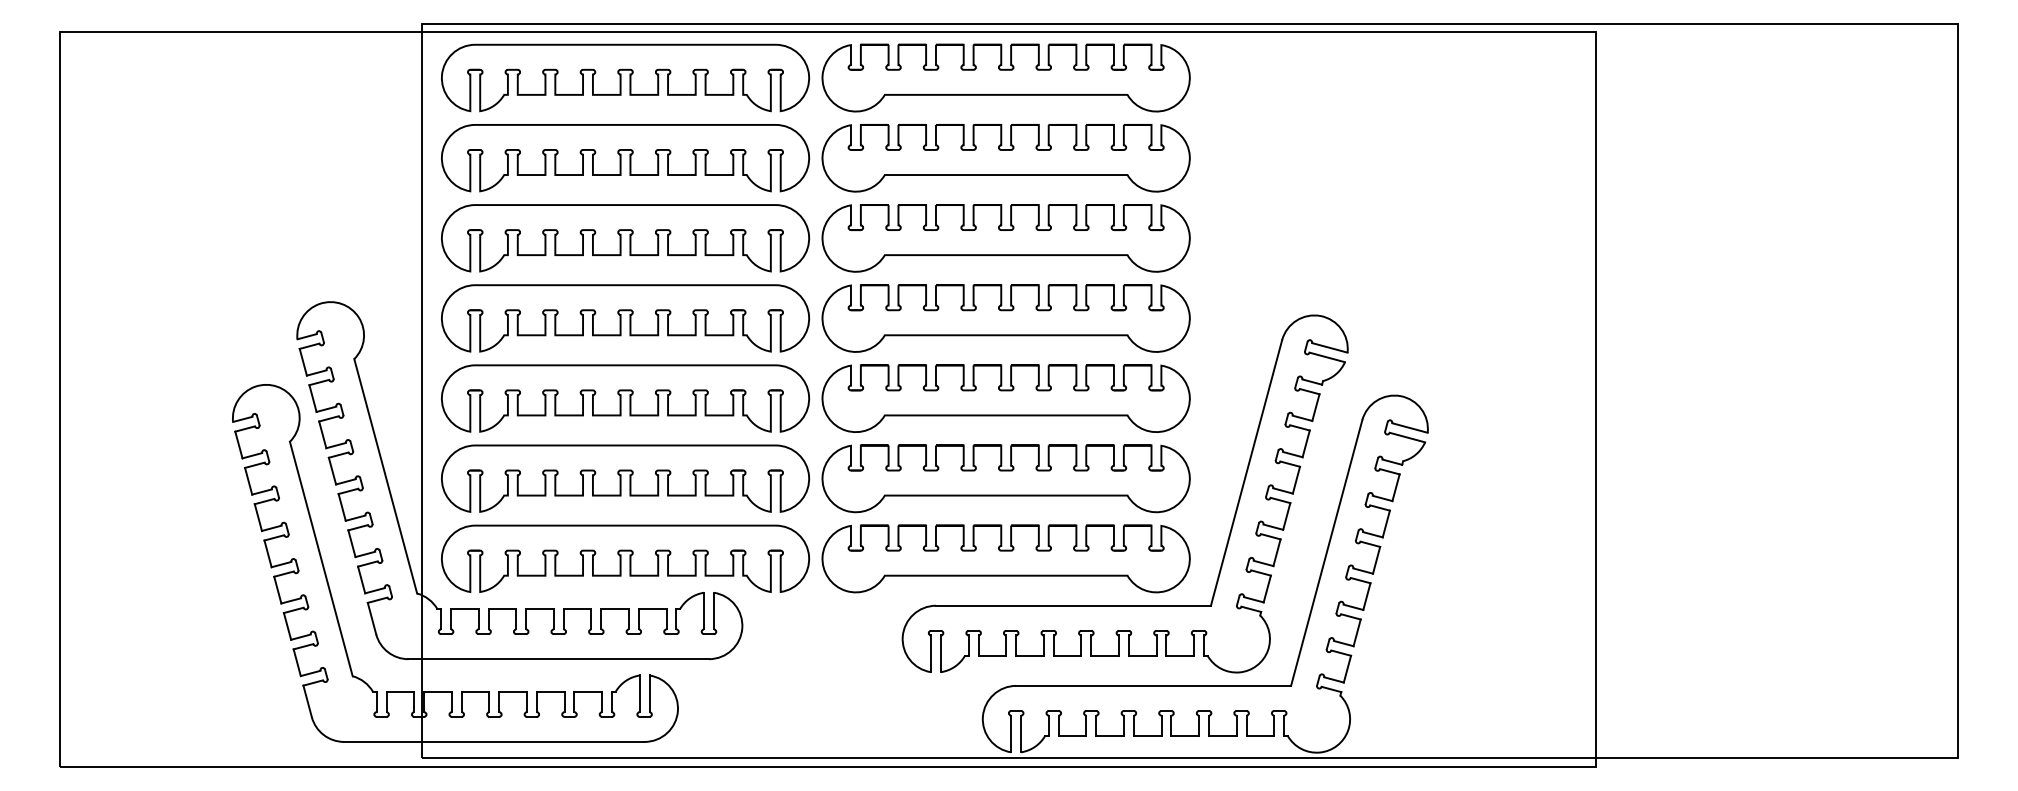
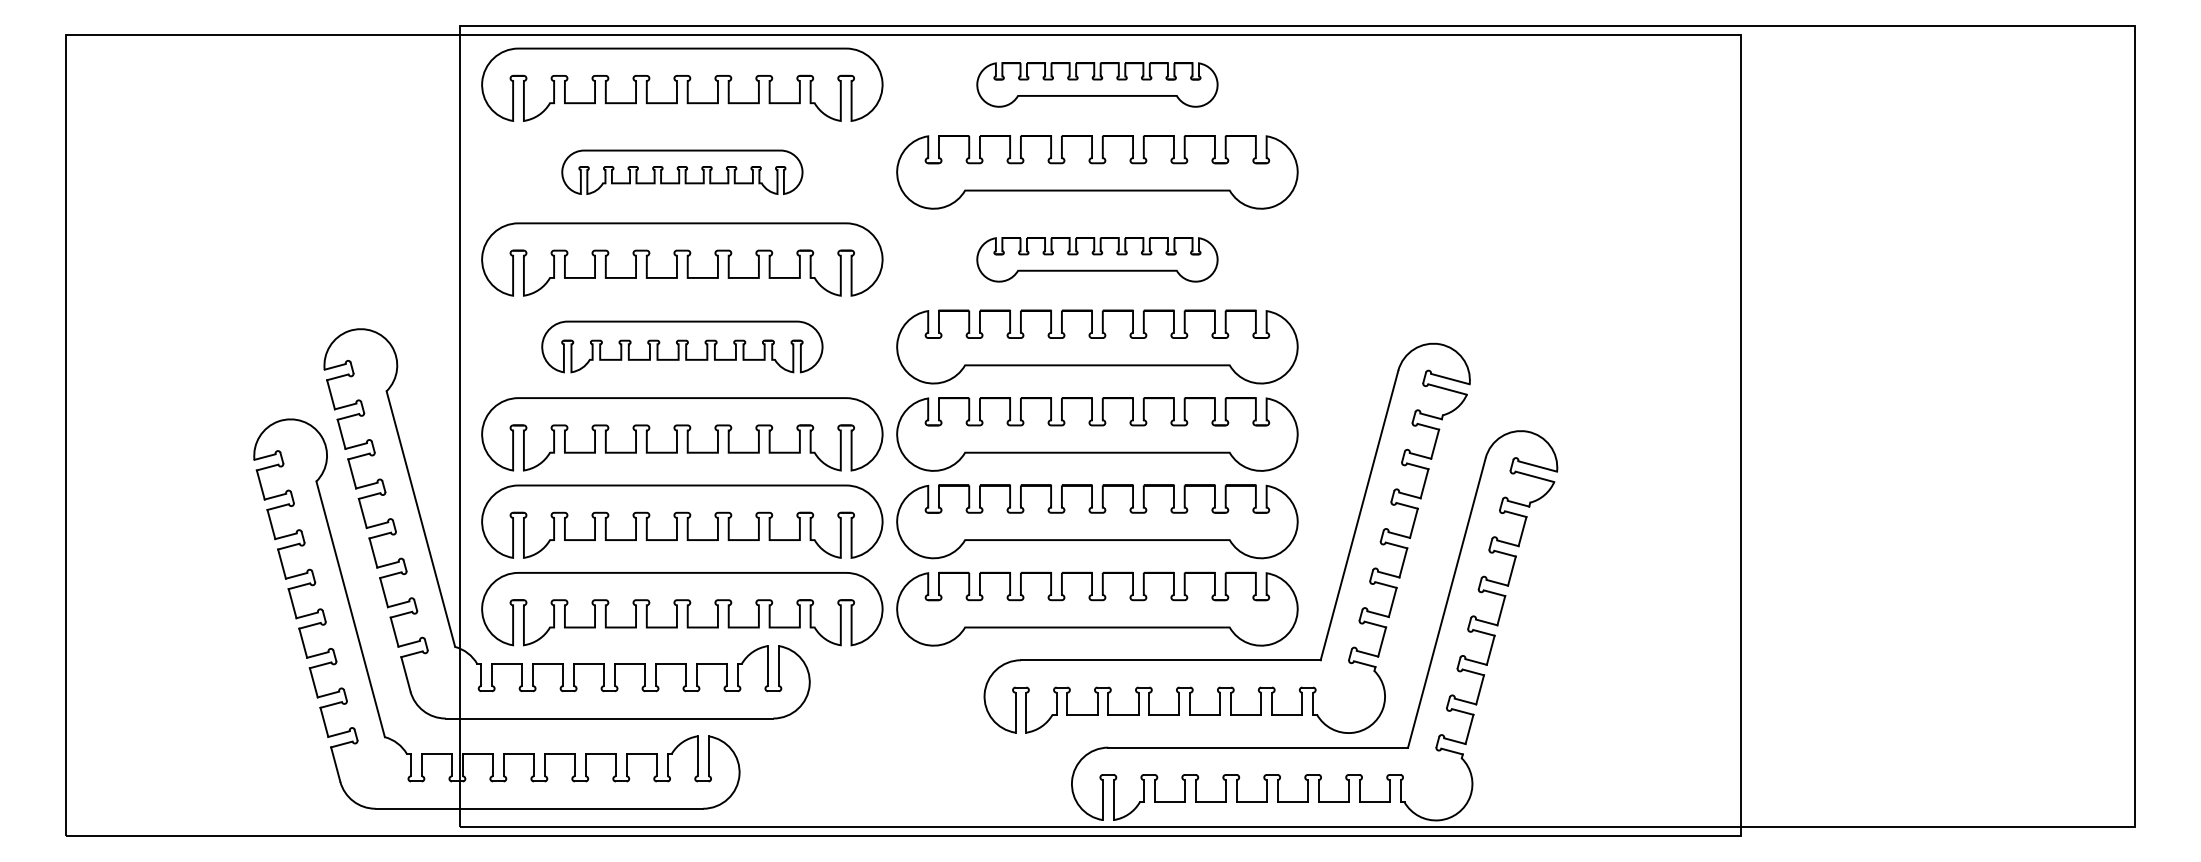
part: (1006, 77) -> (1097, 84), size x0.6
part: (625, 158) -> (682, 172), size x0.6
part: (1006, 238) -> (1097, 259), size x0.6
part: (625, 318) -> (682, 346), size x0.7

